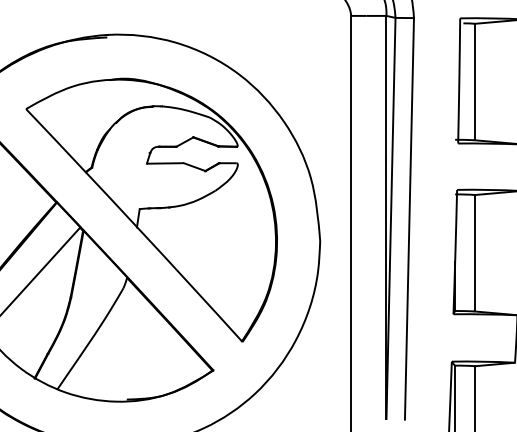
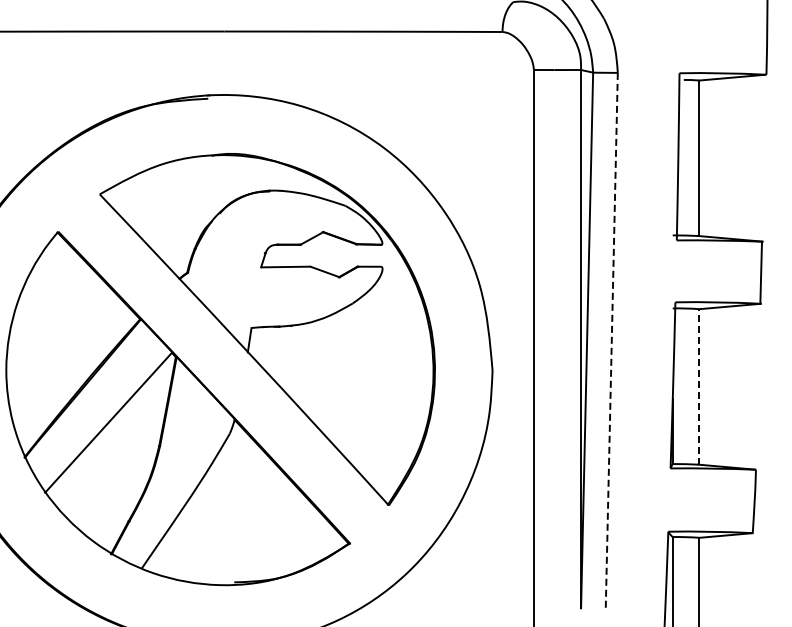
line: (409, 219) -> (611, 341), solid -> dashed
line: (475, 252) -> (699, 386), solid -> dashed

